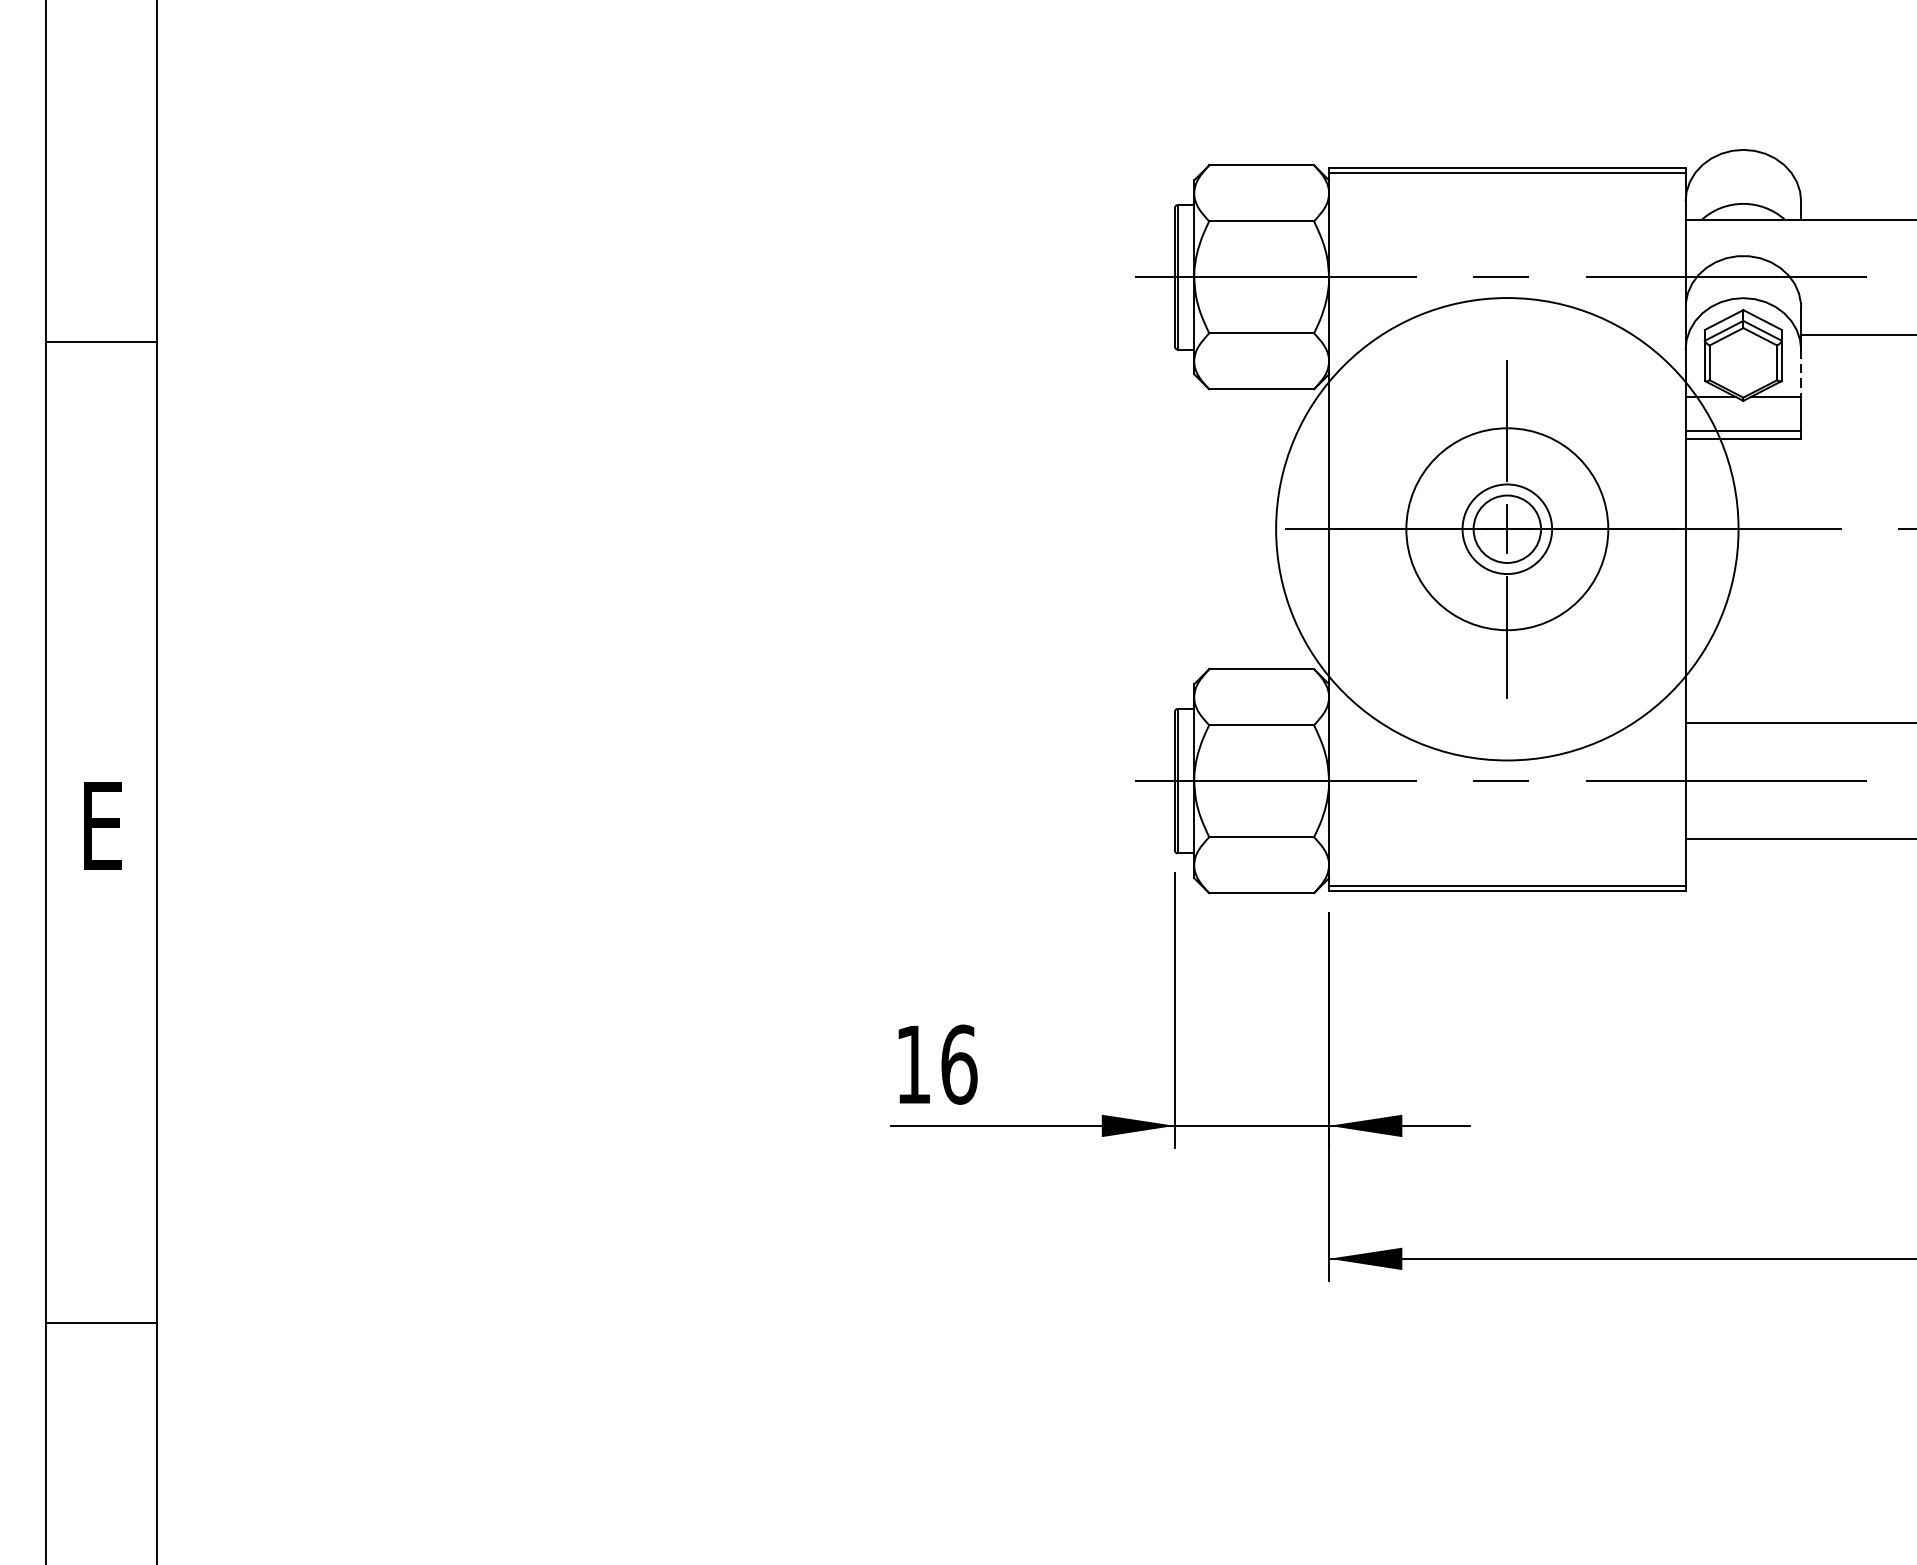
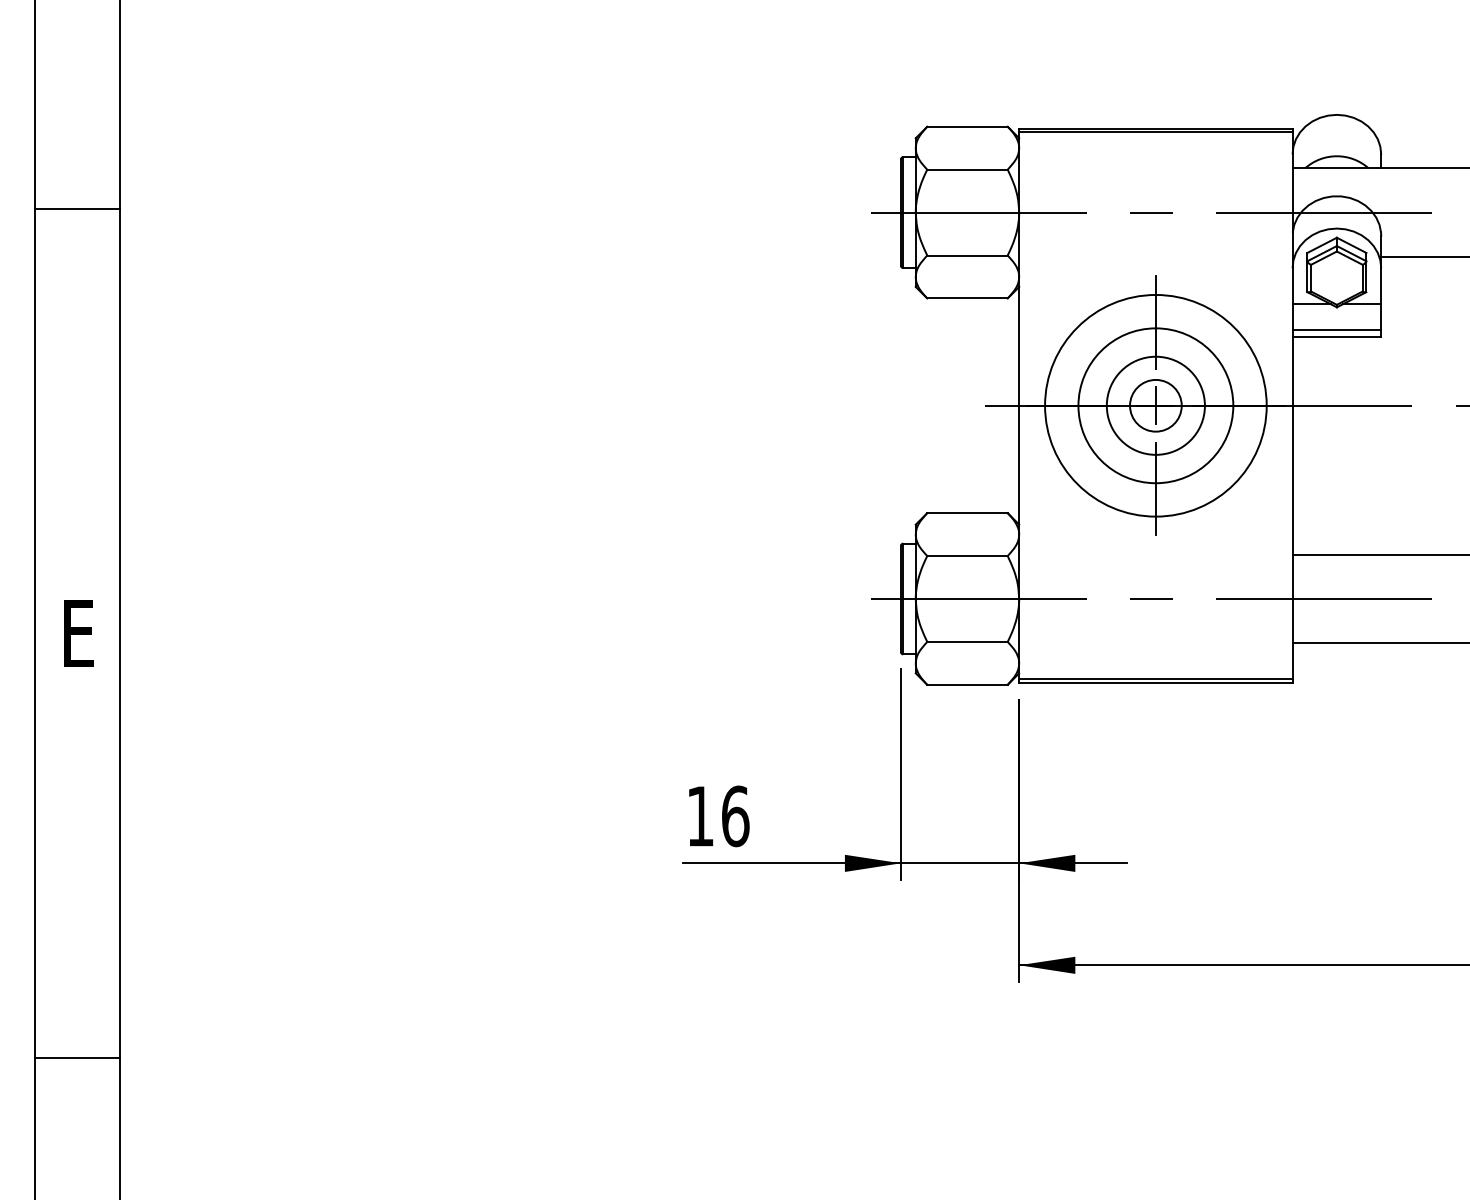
line: (101, 342) -> (77, 208), moved
line: (1801, 373) -> (1381, 286), dashed -> solid
circle: (1506, 528) -> (1155, 405), size x0.62
circle: (1506, 528) -> (1155, 405), size x1.43
line: (101, 1323) -> (77, 1058), moved

